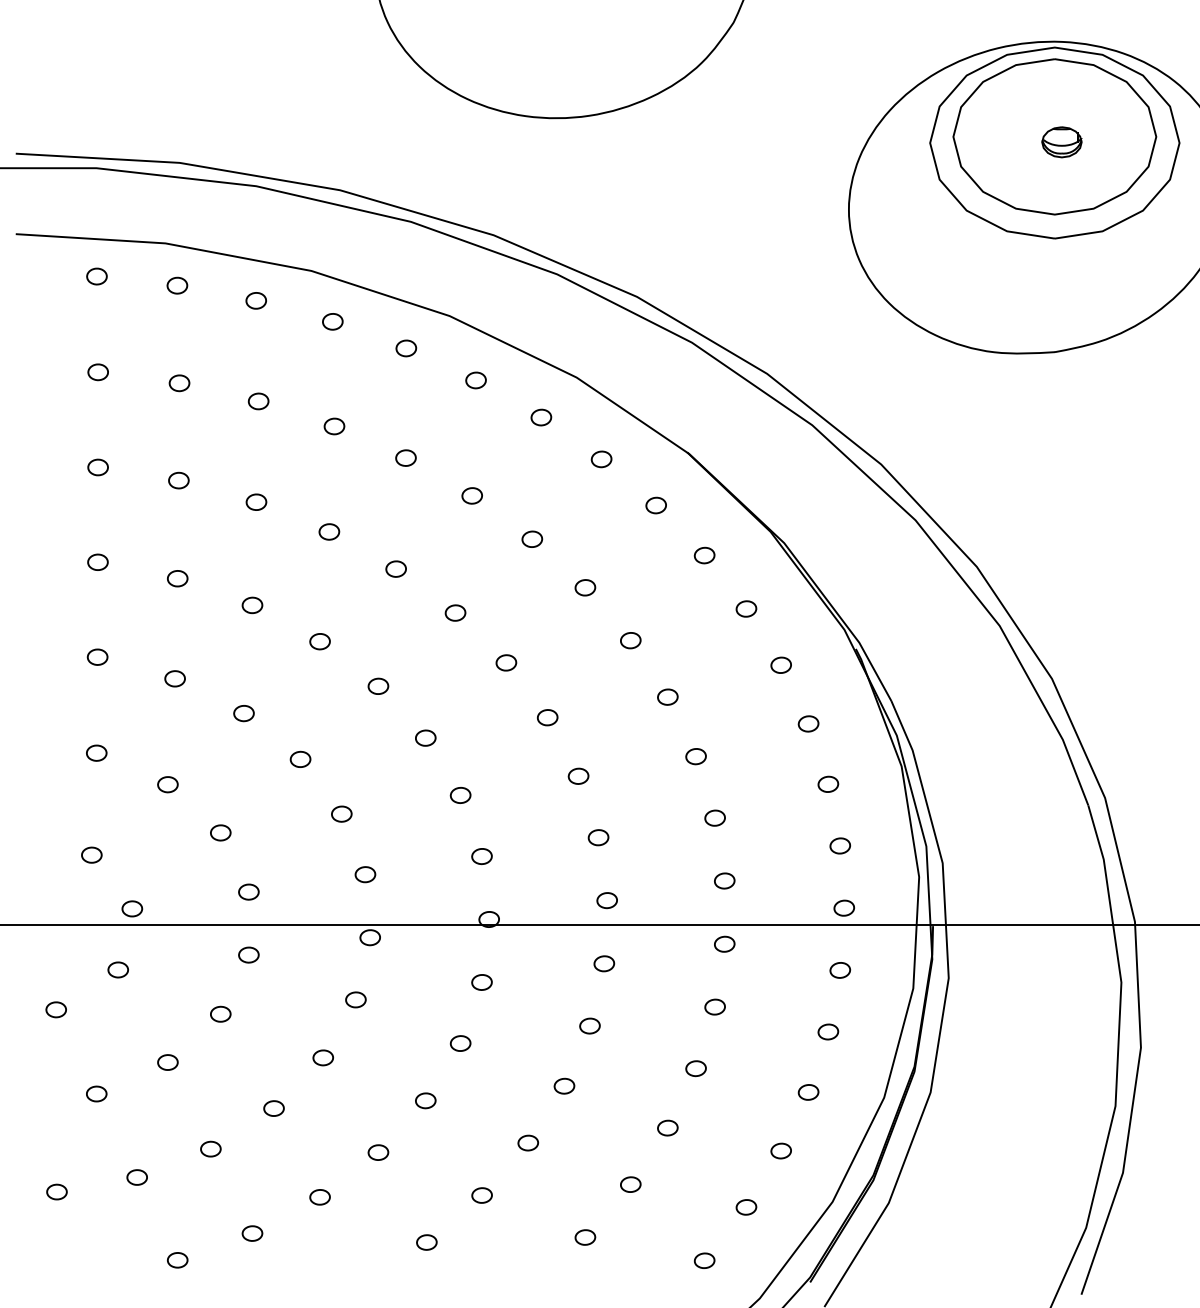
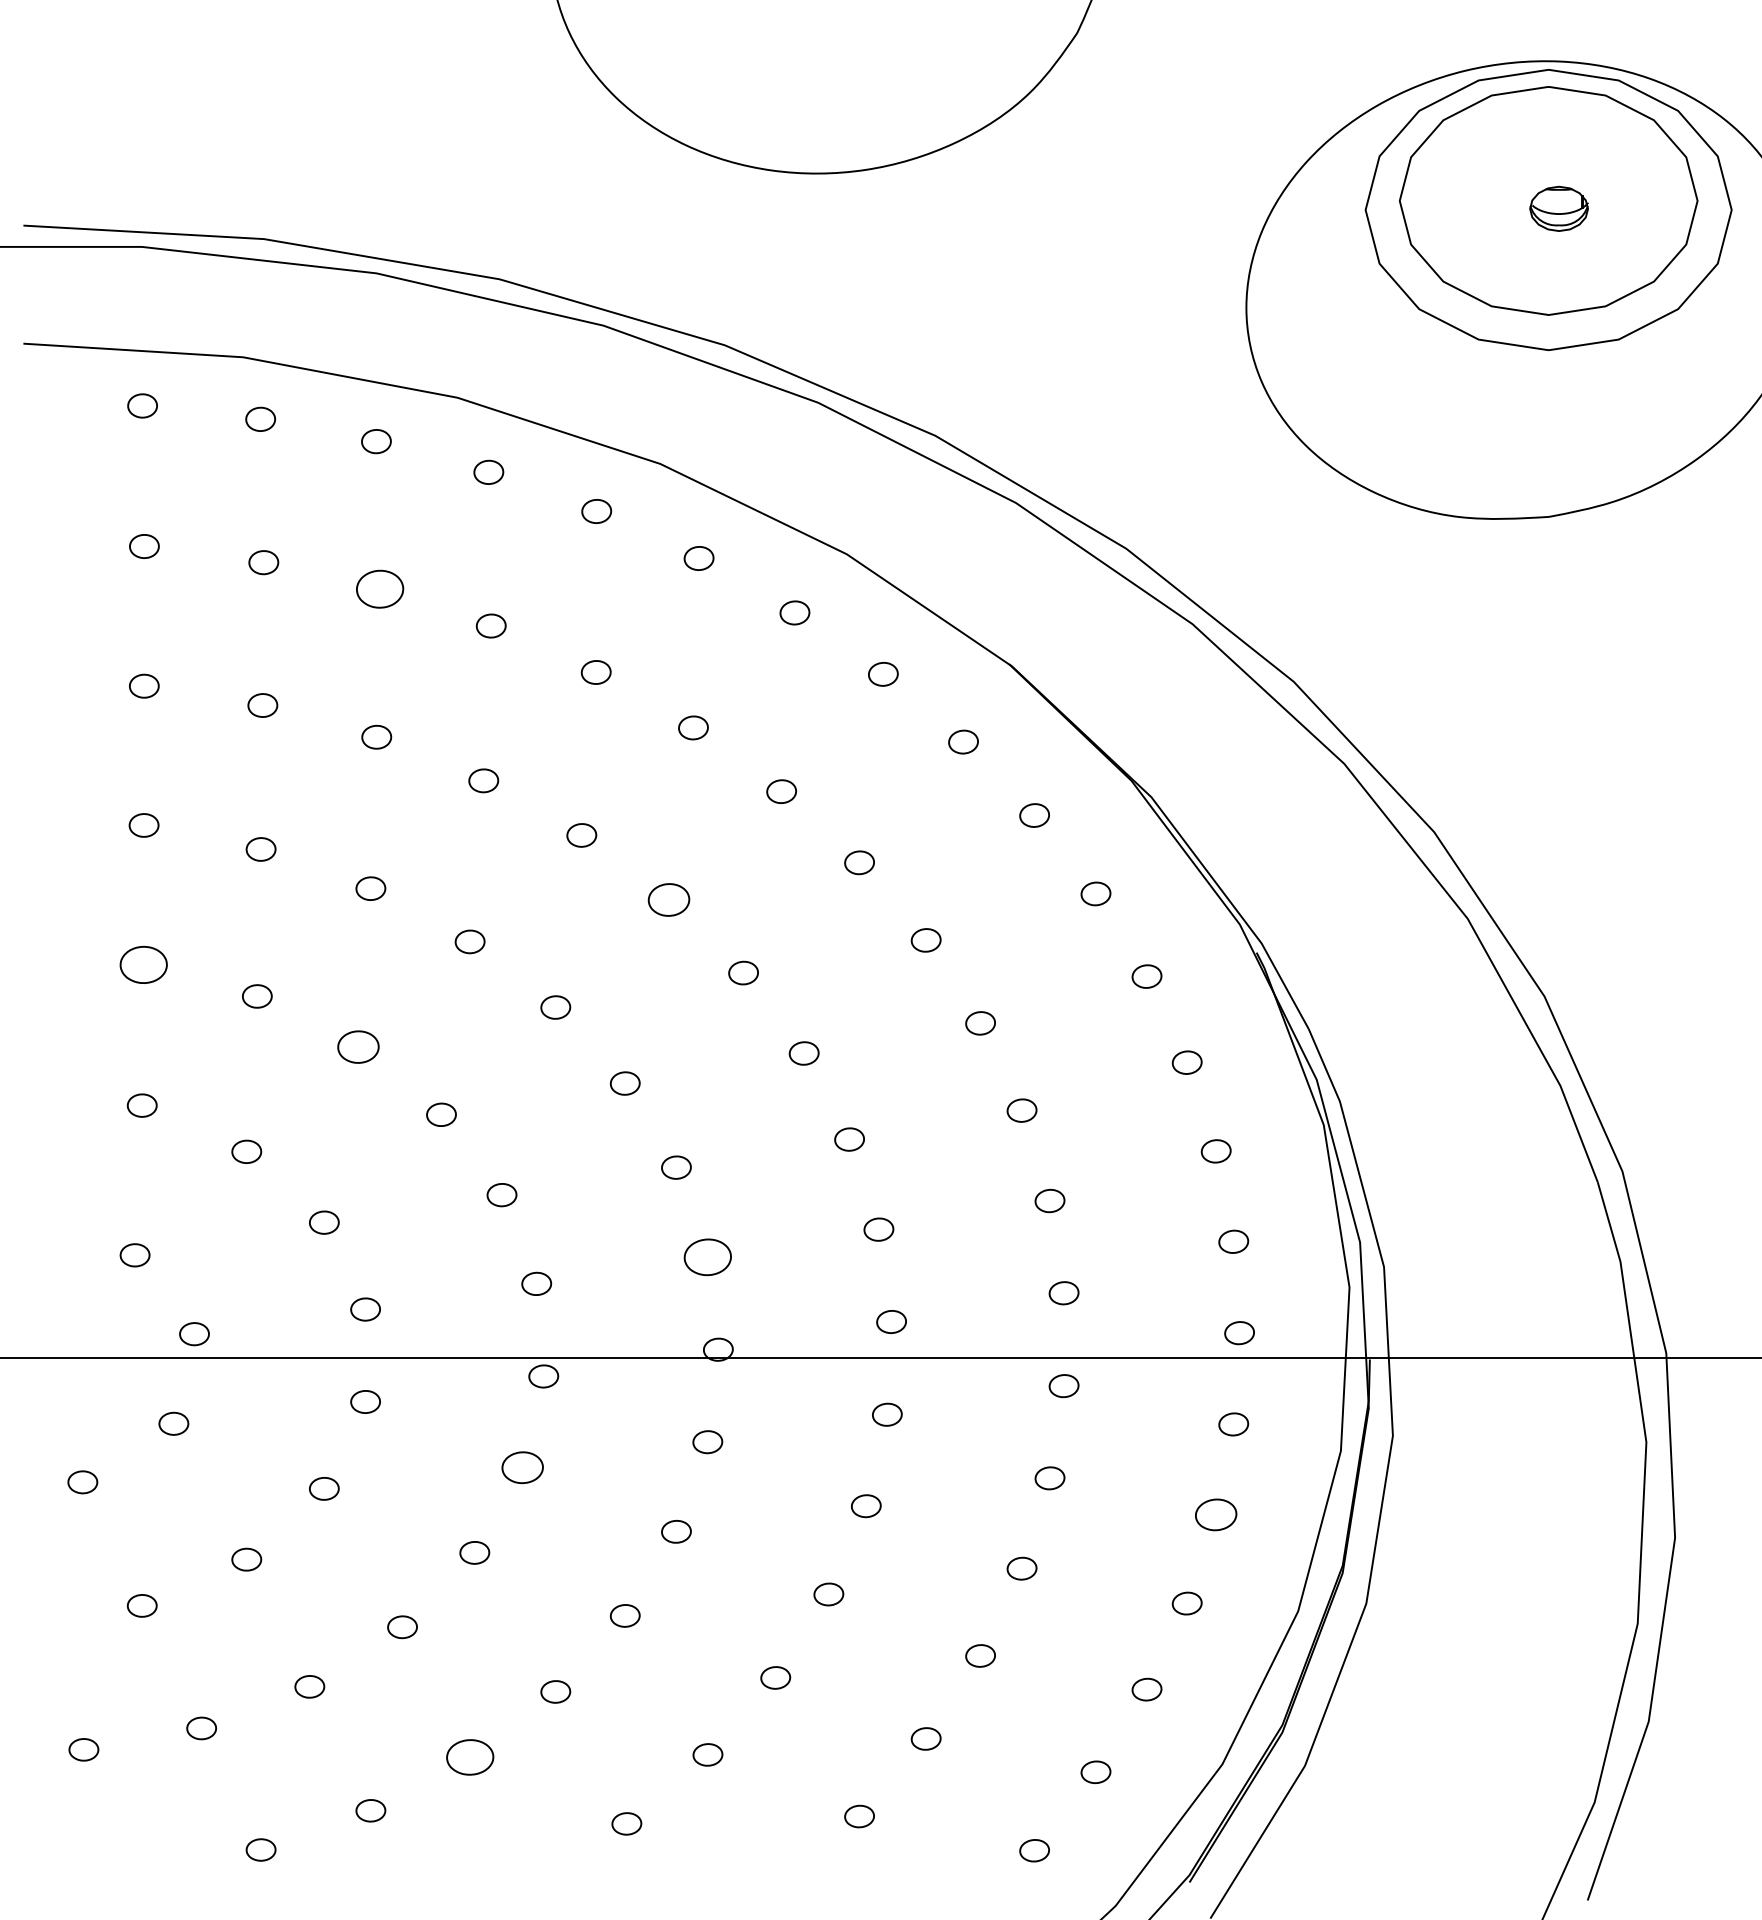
part: (258, 401) -> (379, 589), size x1.6
part: (455, 612) -> (668, 899), size x1.4
part: (97, 656) -> (143, 963), size x1.6
part: (243, 713) -> (357, 1047), size x1.4
part: (481, 856) -> (707, 1257), size x1.6
part: (355, 999) -> (522, 1467), size x1.4
part: (828, 1031) -> (1216, 1514), size x1.4
part: (319, 1197) -> (469, 1757), size x1.6

